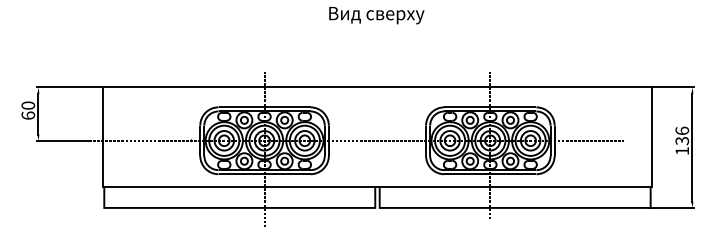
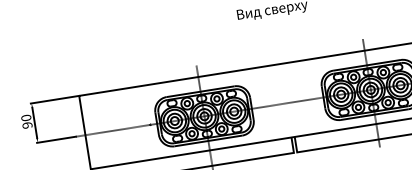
text: (28, 115) -> (27, 125), 60 -> 90

